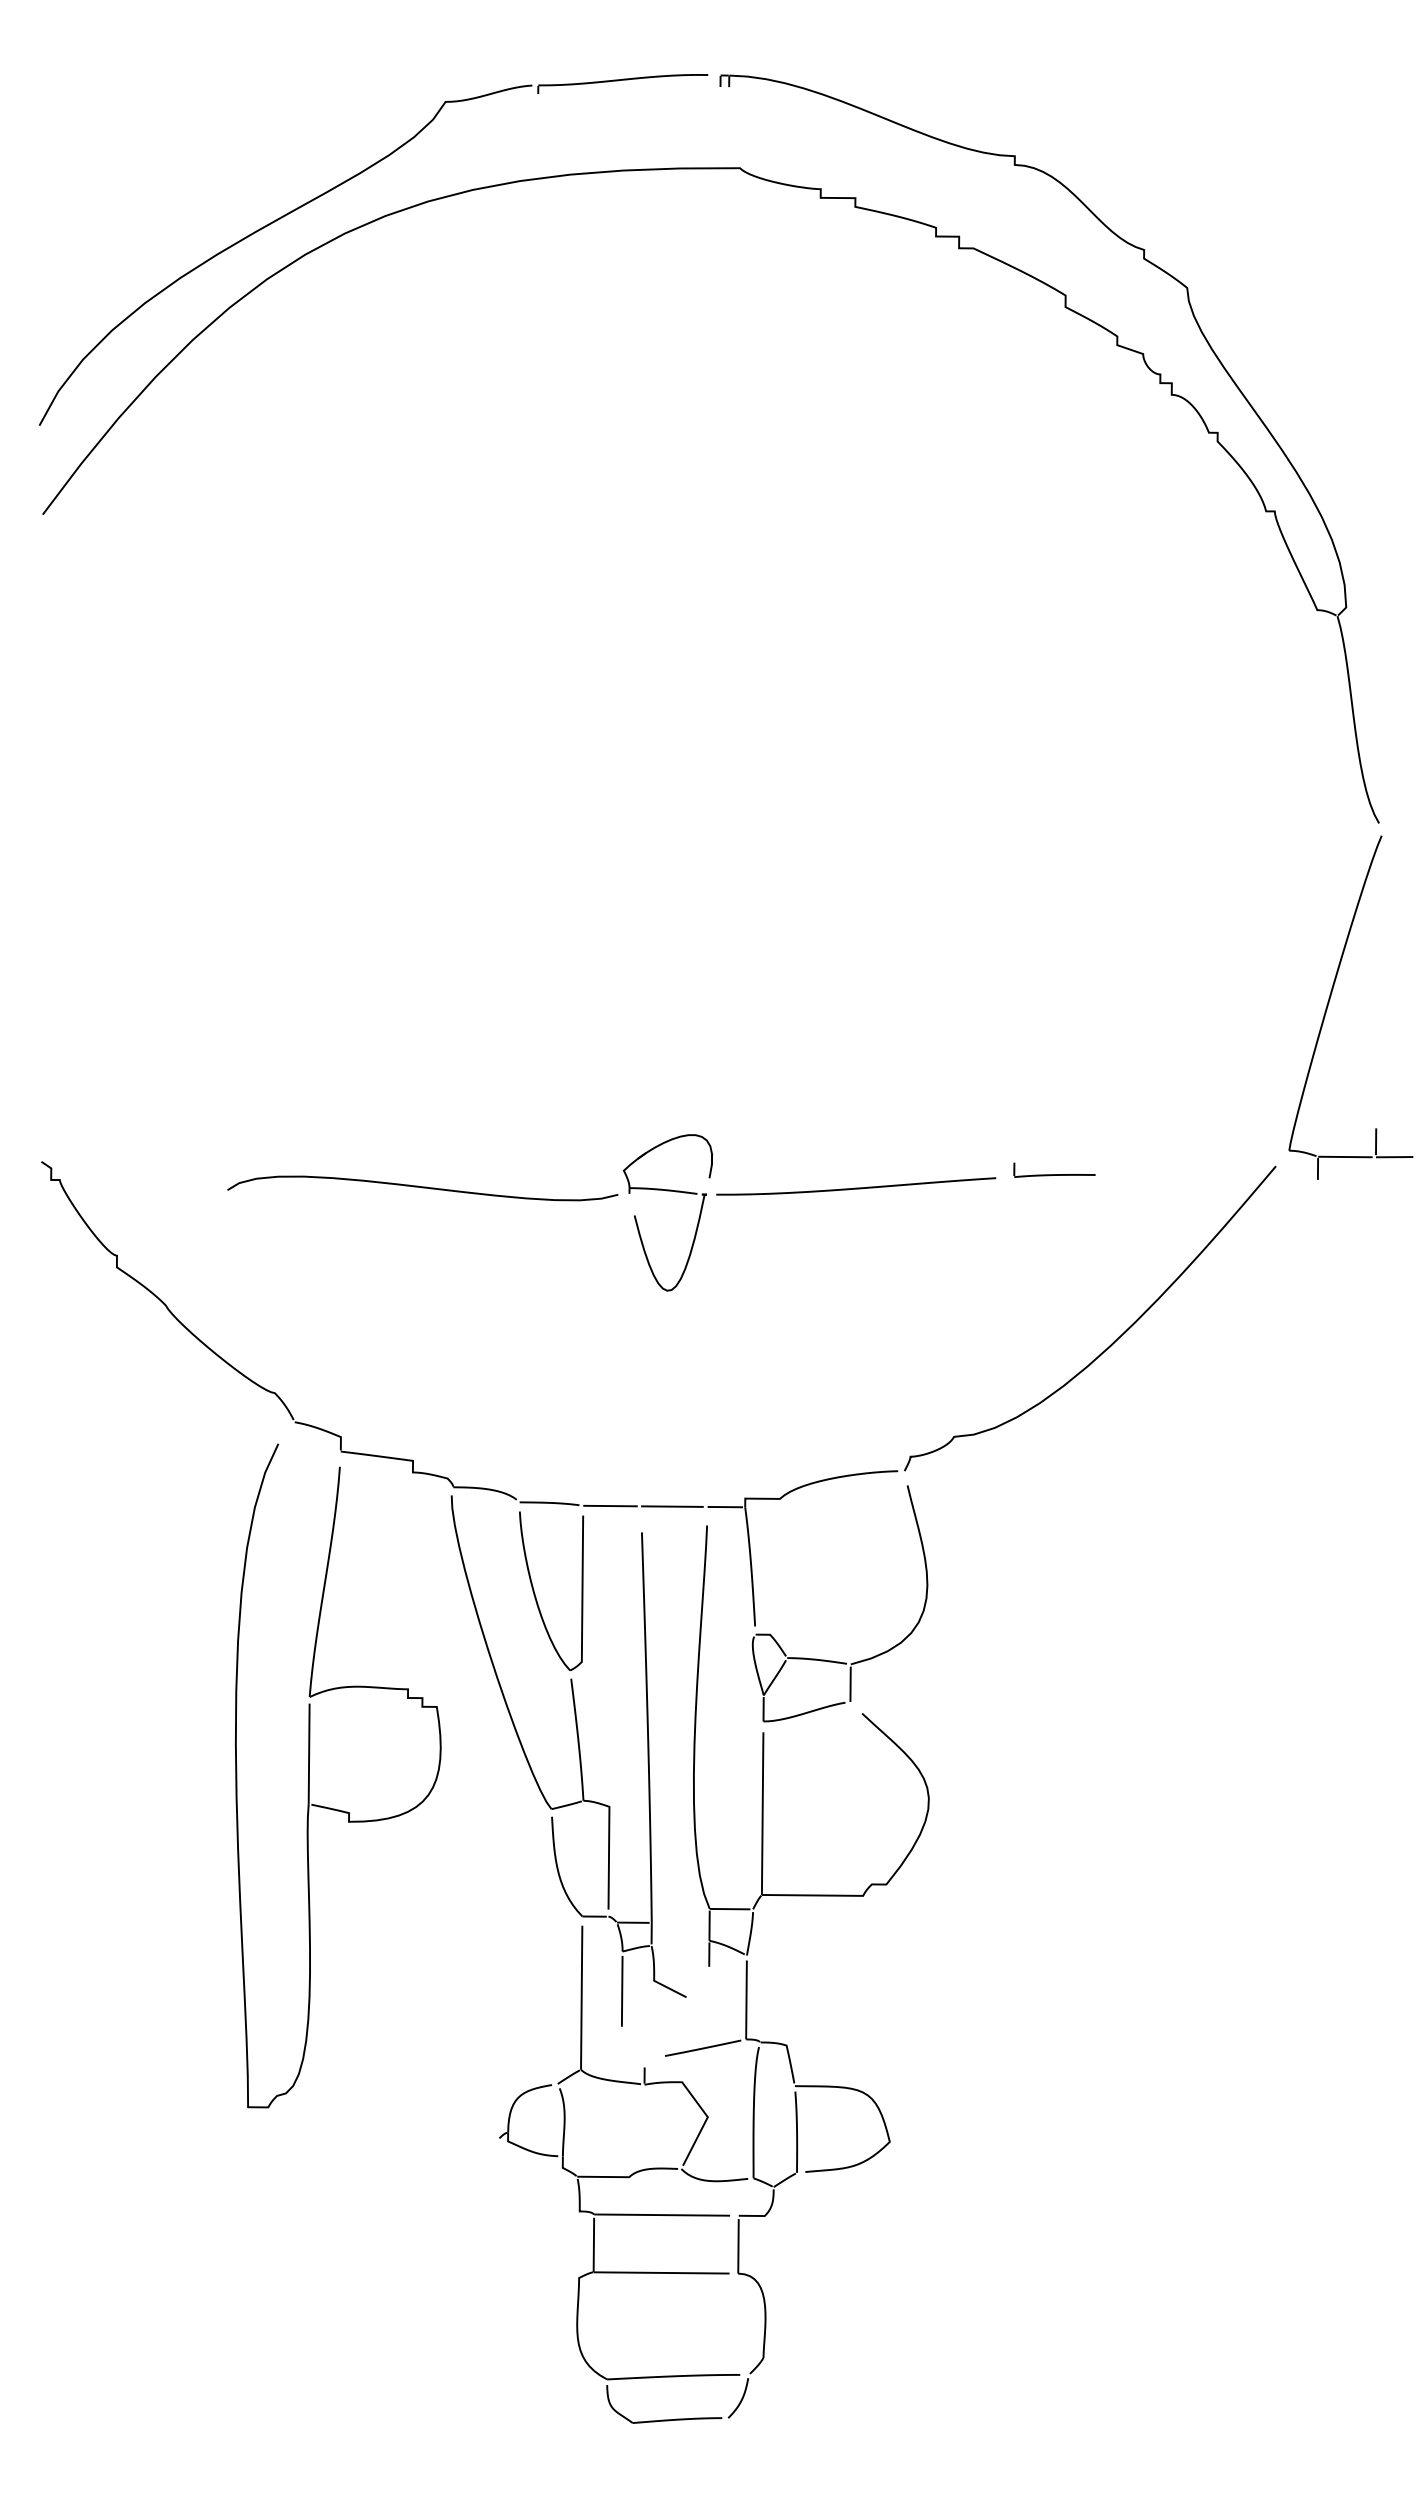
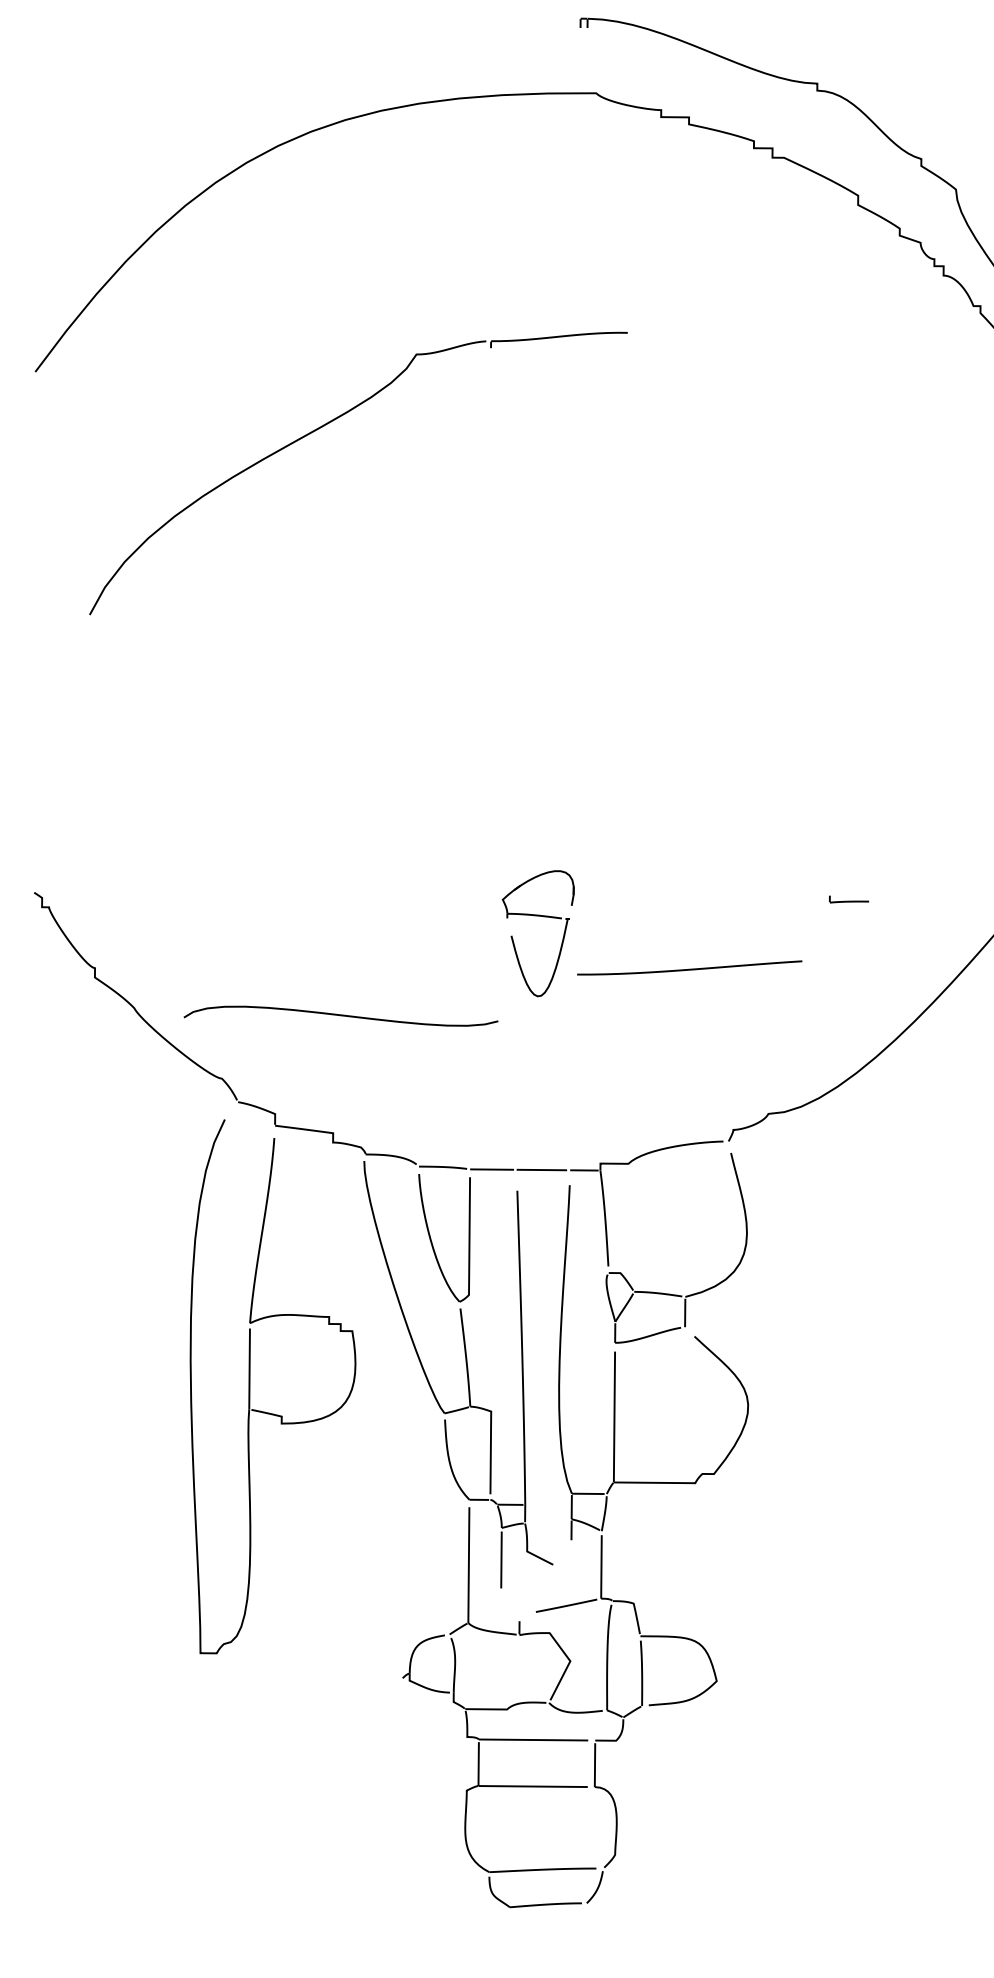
part: (339, 186) -> (331, 422), moved
part: (1054, 1169) -> (849, 898), size x0.6
curve: (856, 1187) -> (689, 968), moved
curve: (422, 1188) -> (340, 1016), moved

